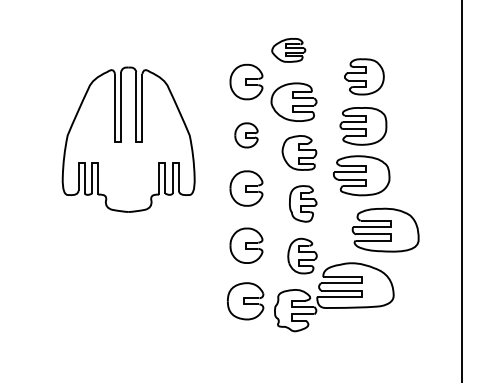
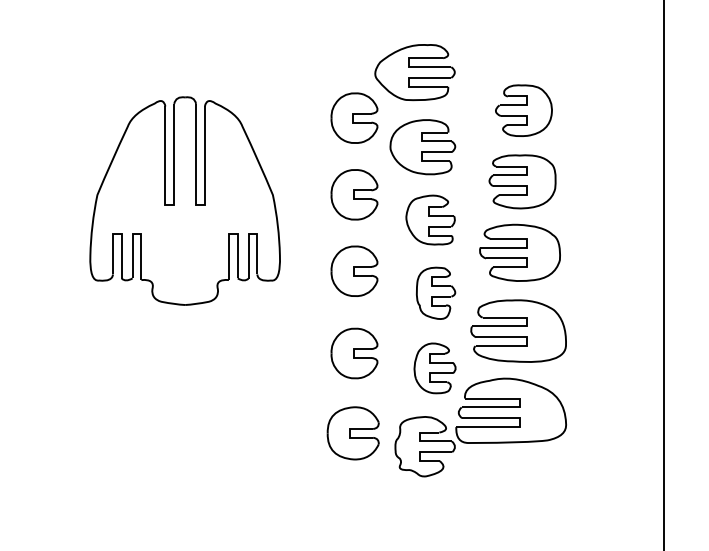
part: (288, 50) -> (414, 72), size x1.67
part: (246, 135) -> (354, 194), size x1.43
part: (385, 229) -> (518, 330), moved

